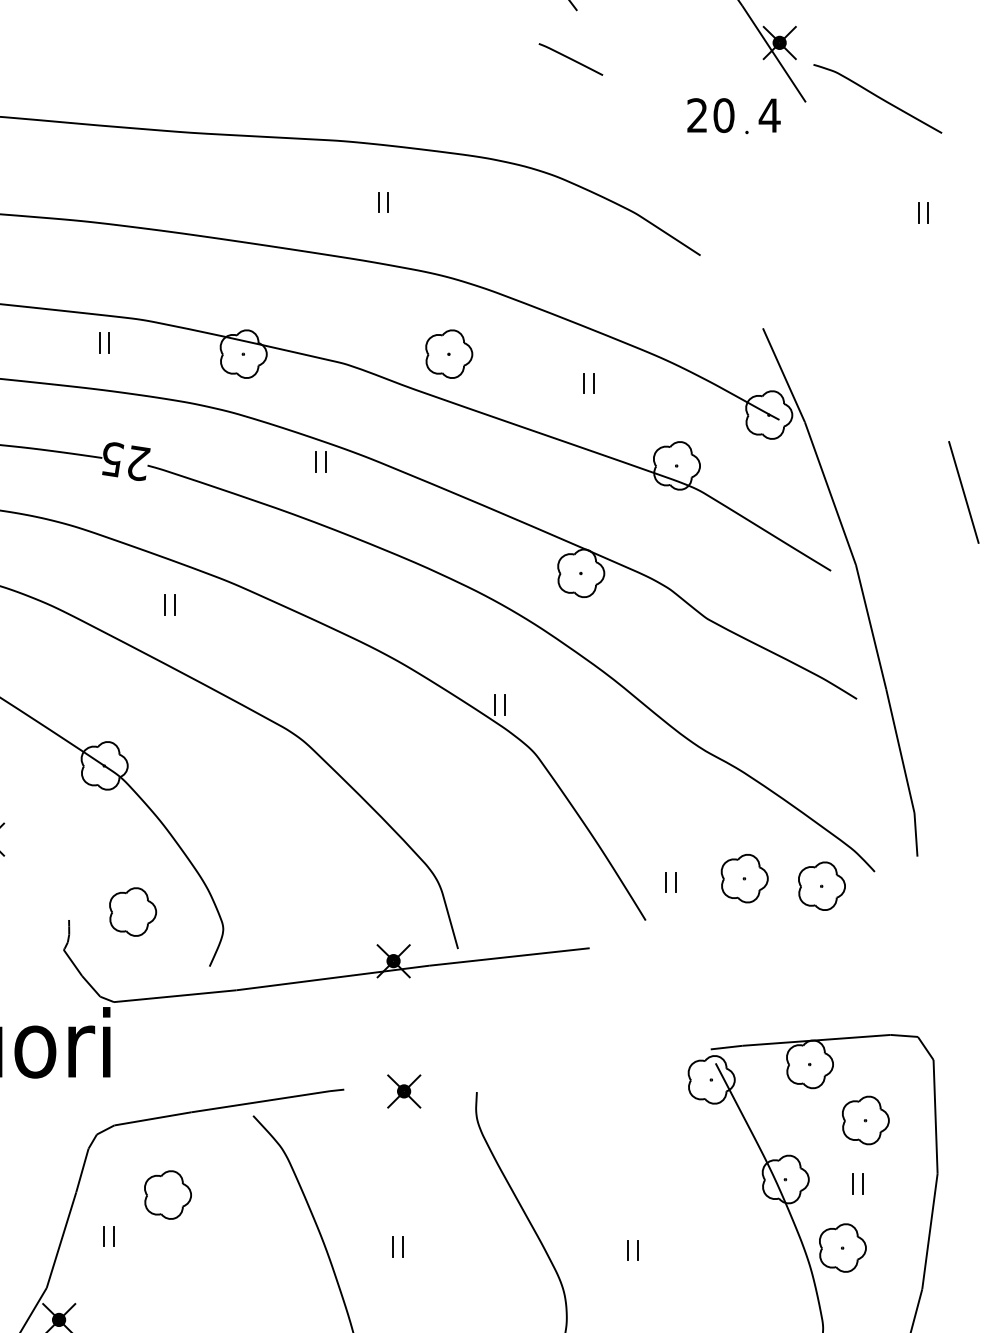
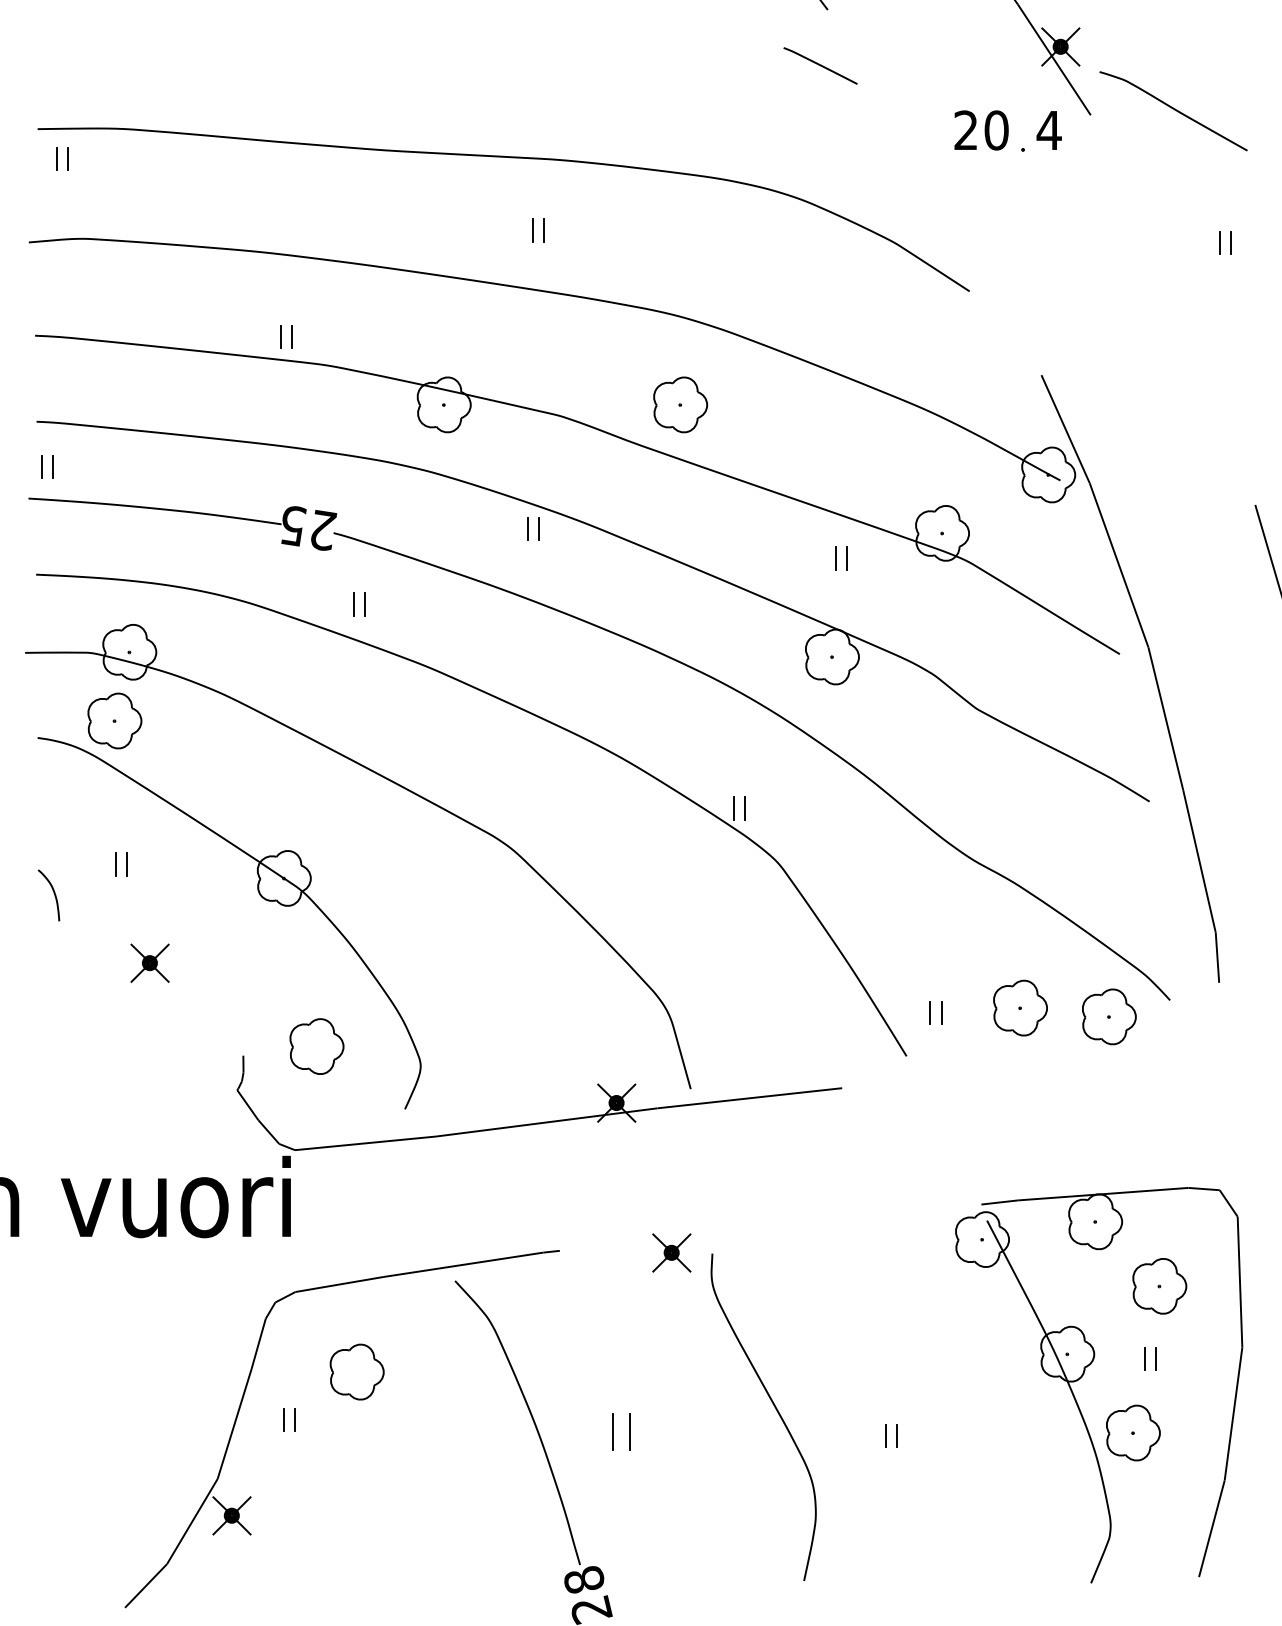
part: (383, 202) -> (538, 230), moved
part: (104, 342) -> (286, 336), moved
part: (589, 383) -> (841, 558), moved
part: (170, 605) -> (359, 604), moved
part: (403, 1091) -> (671, 1252), moved
part: (397, 1246) -> (621, 1431), size x1.6

